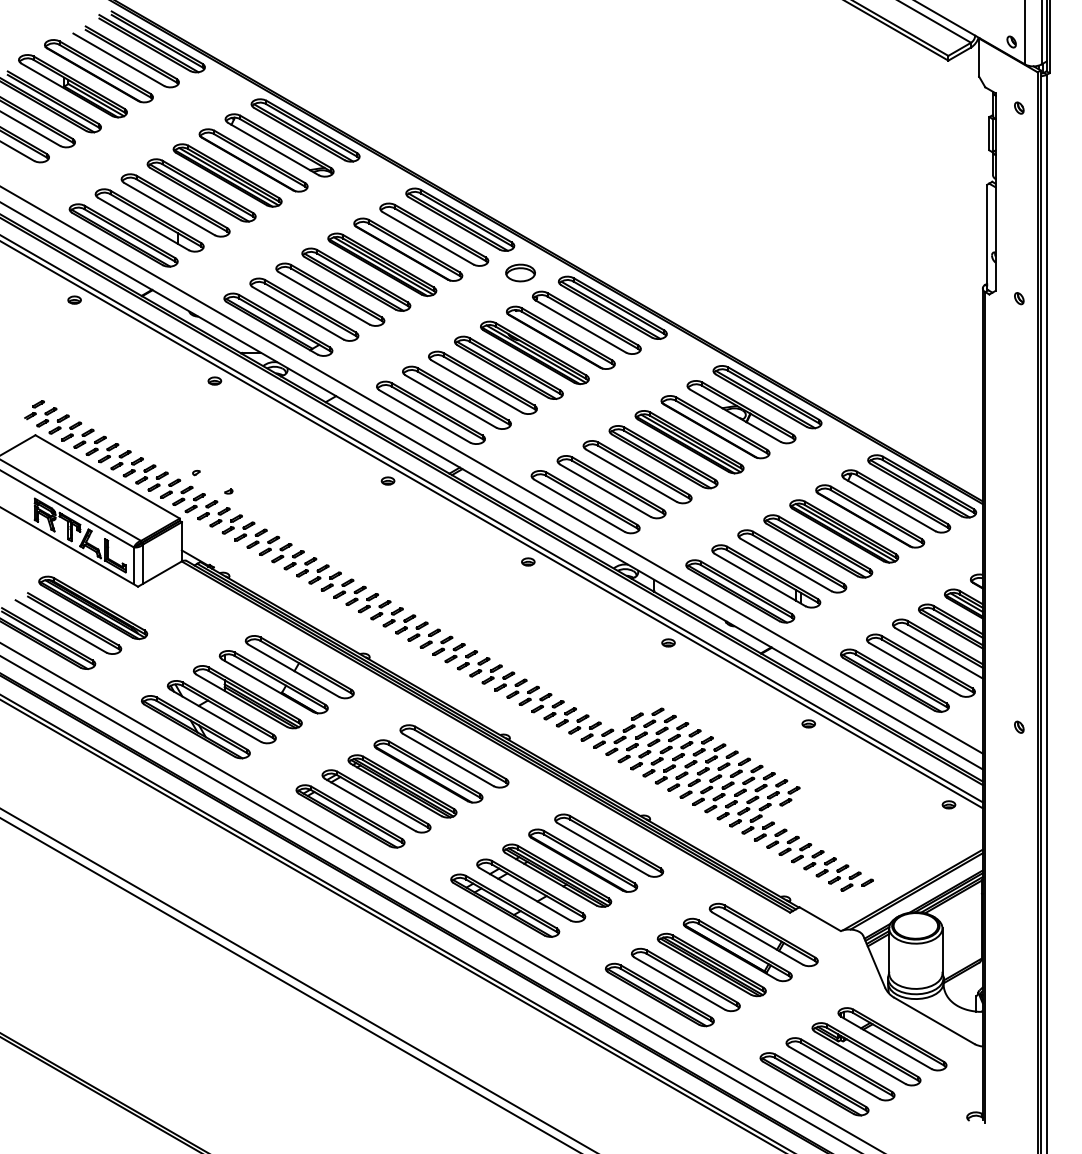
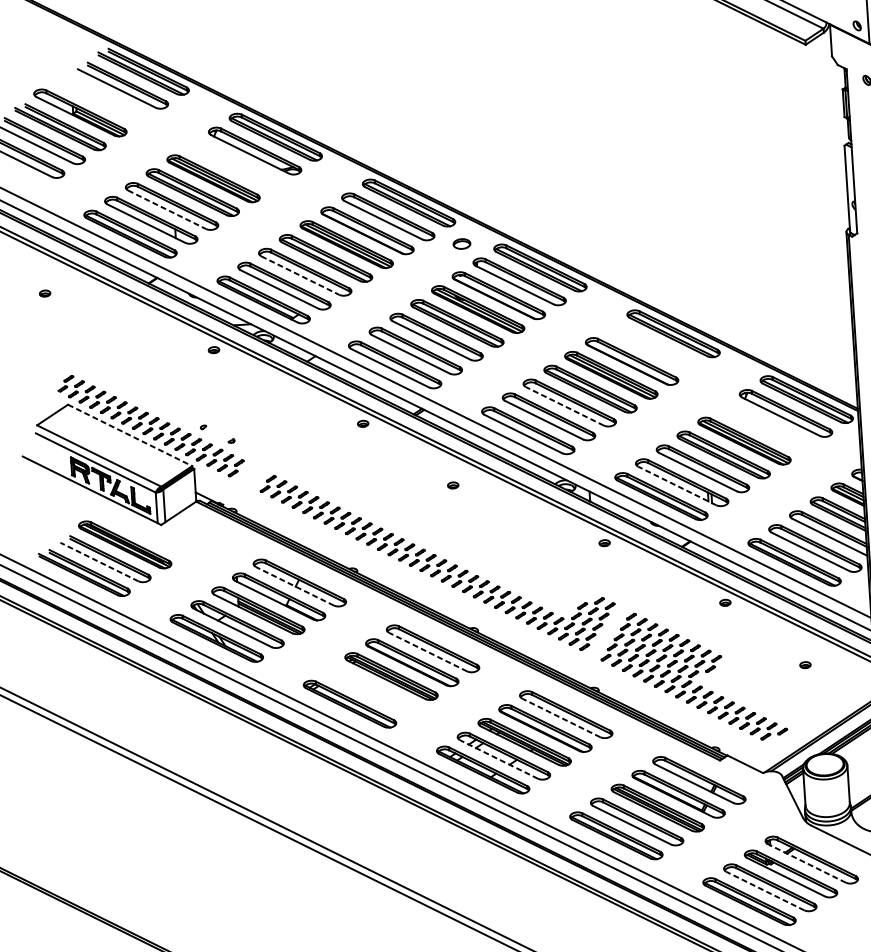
part: (98, 71) -> (100, 99), removed
part: (253, 160) -> (234, 164), removed
line: (169, 209) -> (167, 210), solid -> dashed
part: (520, 272) -> (461, 243), size x0.7
line: (324, 298) -> (300, 275), solid -> dashed
part: (74, 299) -> (44, 293), moved
part: (741, 412) -> (652, 347), removed
line: (630, 475) -> (564, 406), solid -> dashed
line: (108, 477) -> (130, 435), solid -> dashed
part: (870, 516) -> (765, 427), removed
part: (250, 534) -> (251, 475), removed
part: (528, 561) -> (453, 485), moved
line: (759, 579) -> (676, 485), solid -> dashed
line: (60, 626) -> (99, 562), solid -> dashed
line: (293, 670) -> (294, 586), solid -> dashed
part: (665, 749) -> (607, 631), removed
line: (447, 759) -> (427, 651), solid -> dashed
part: (376, 801) -> (370, 690), removed
part: (948, 804) -> (805, 664), moved
line: (602, 849) -> (560, 718), solid -> dashed
line: (524, 894) -> (498, 759), solid -> dashed
line: (885, 1042) -> (806, 863), solid -> dashed
line: (833, 1072) -> (764, 890), solid -> dashed

